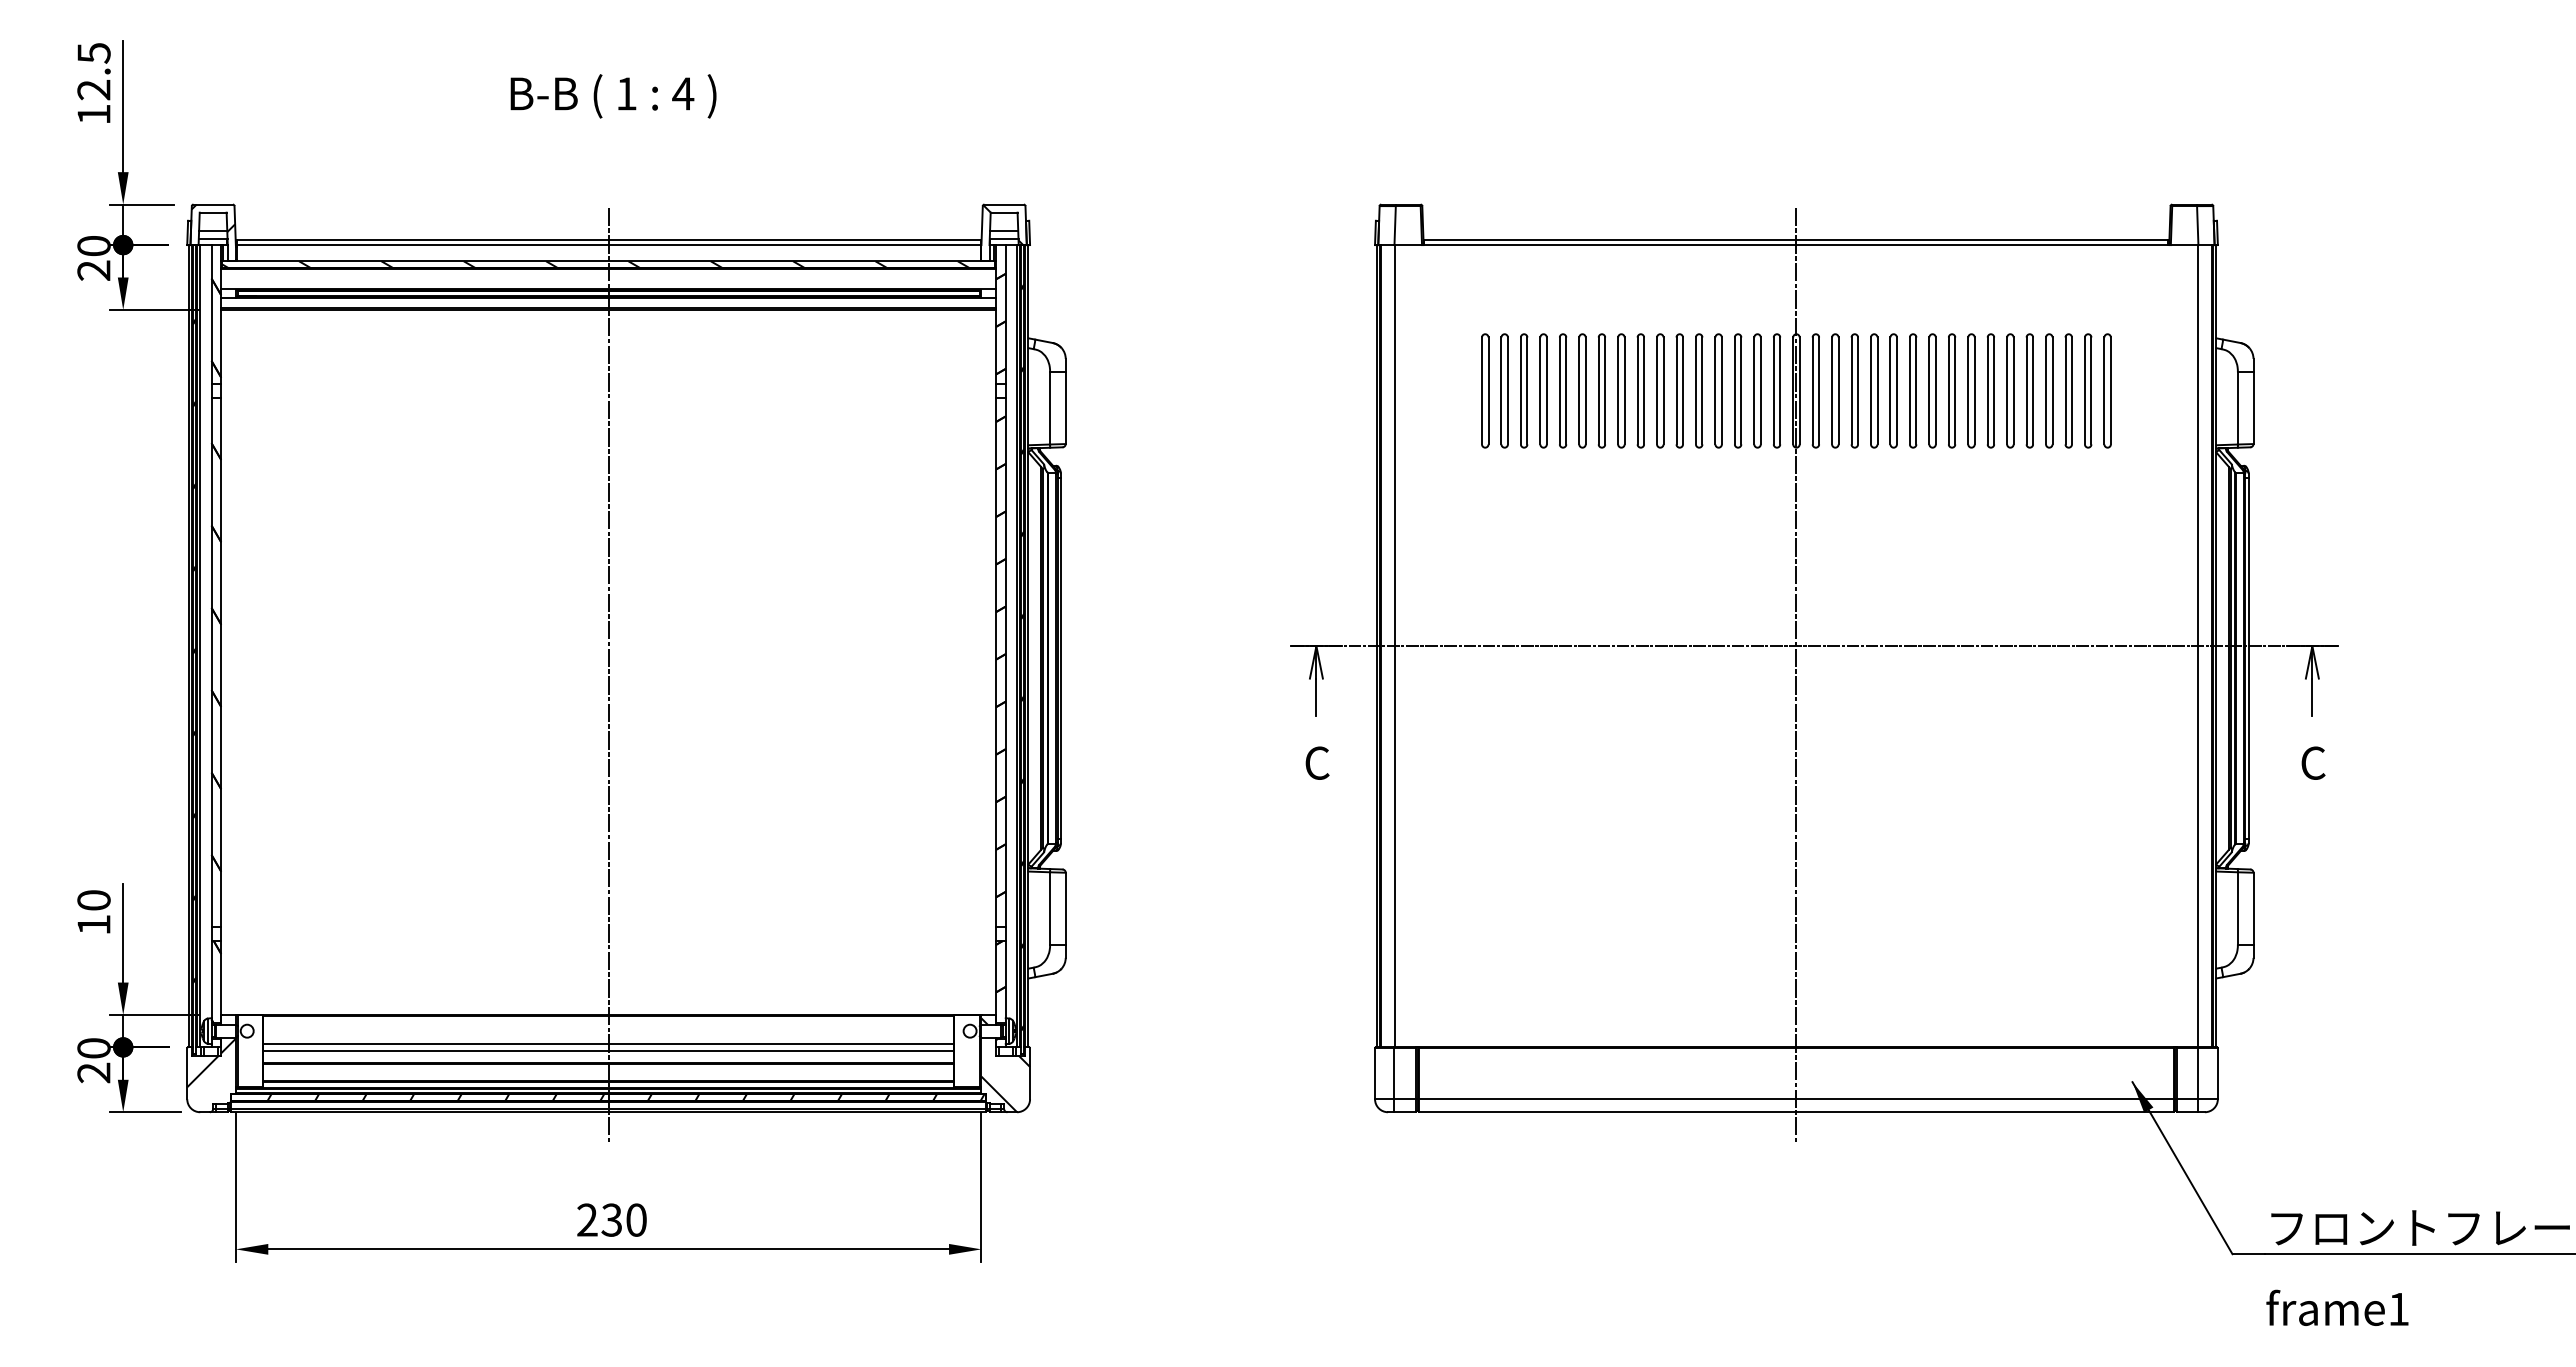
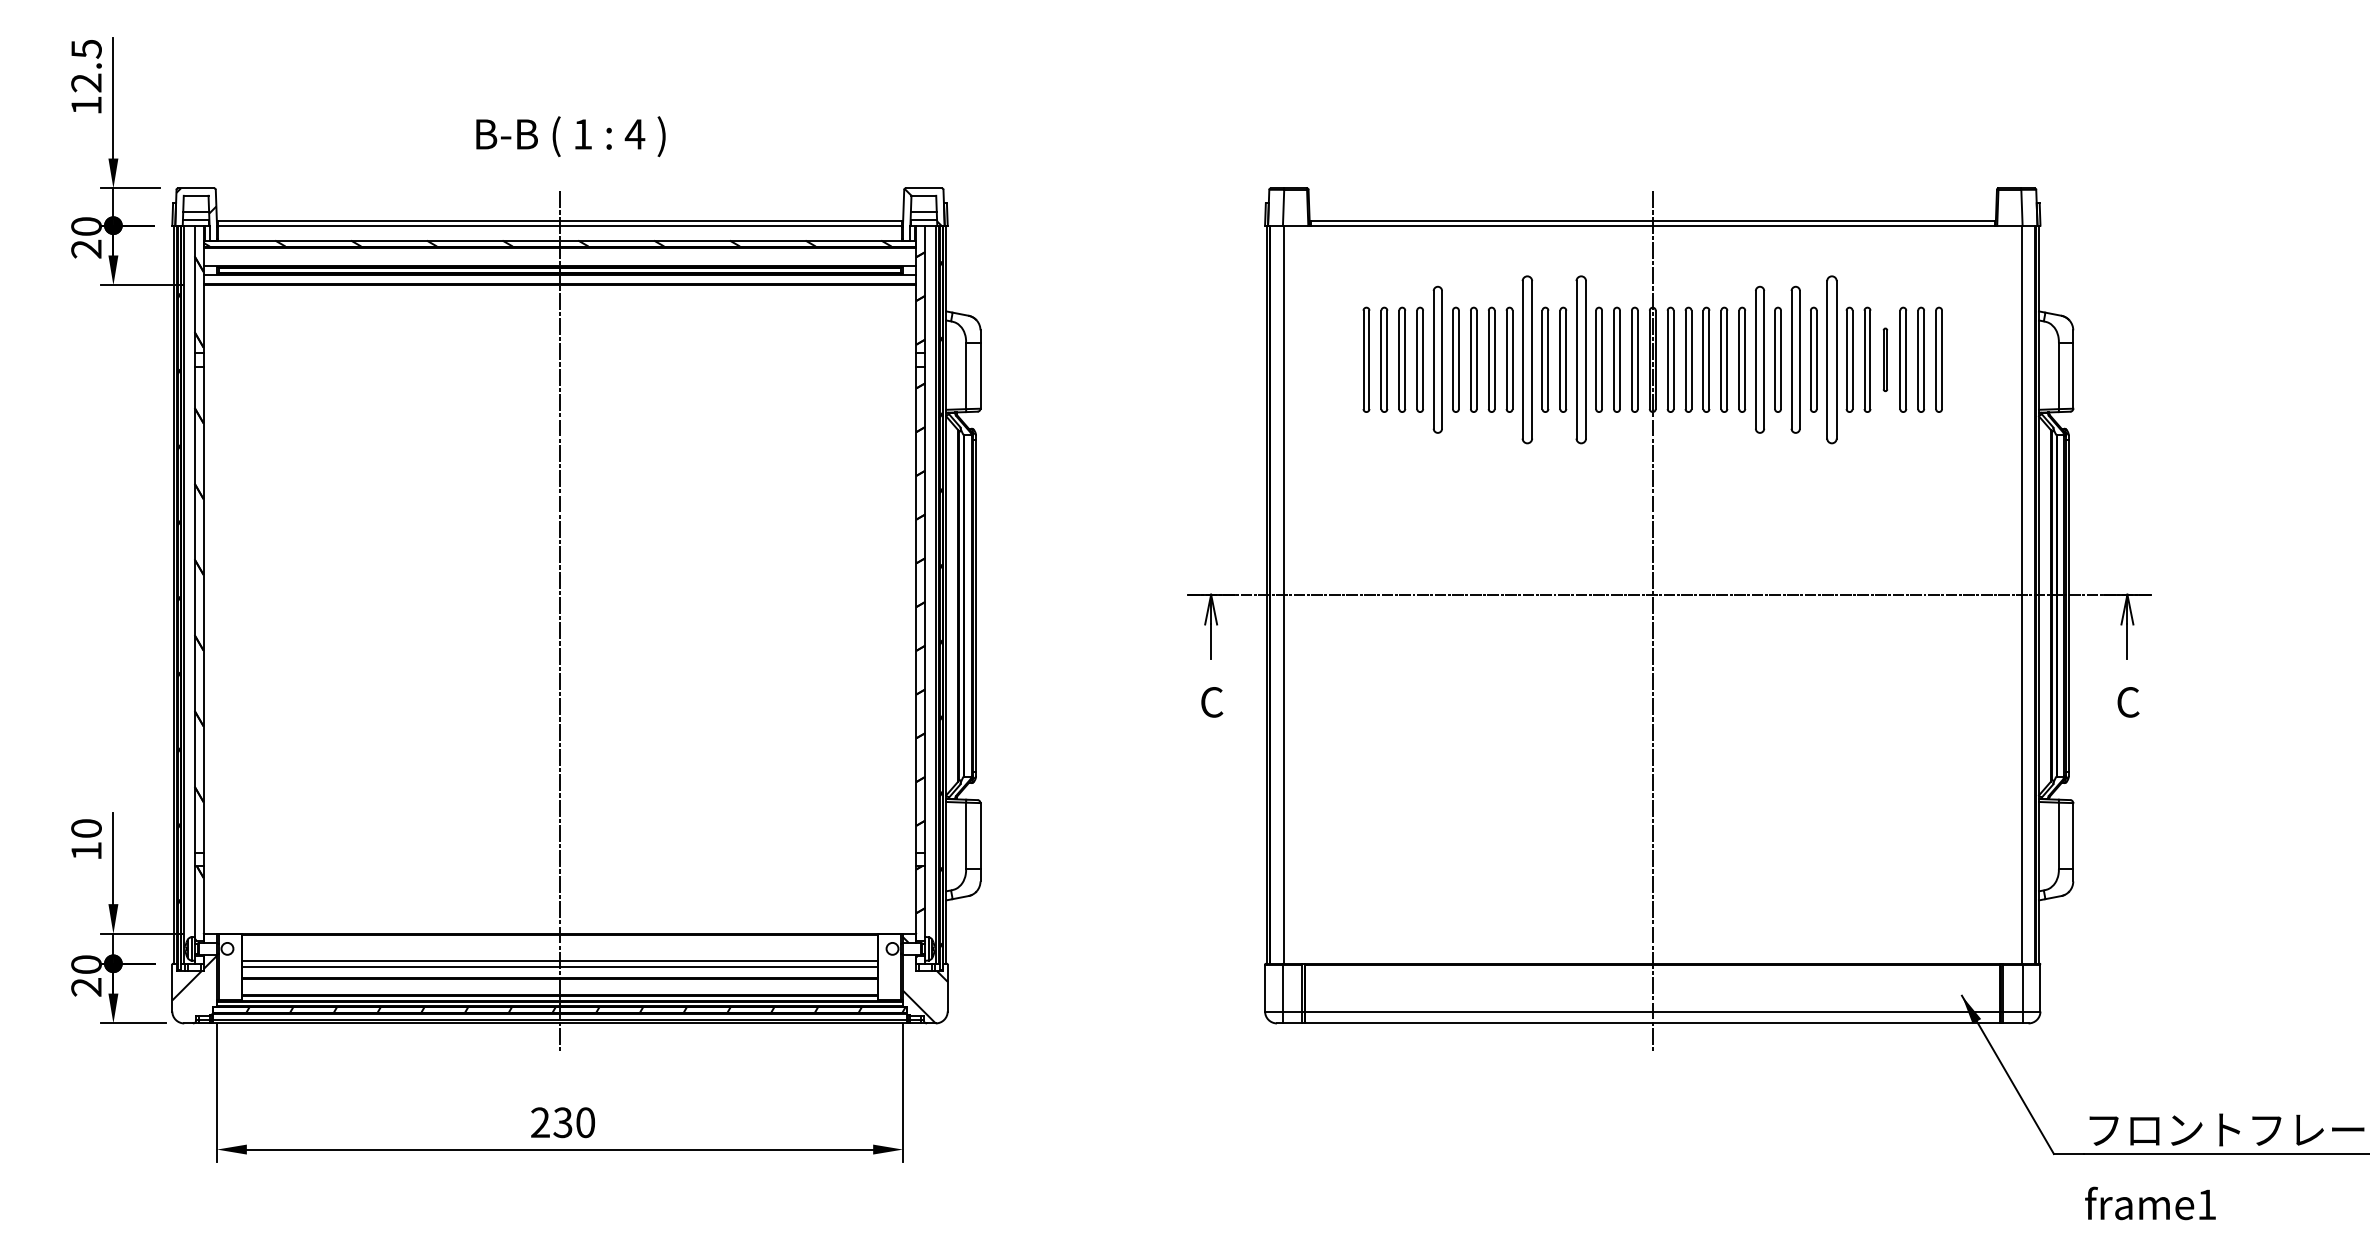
text: (613, 96) -> (570, 136), moved
part: (1563, 390) -> (1438, 359), size x1.4
part: (1660, 390) -> (1527, 359), size x1.6
part: (1718, 390) -> (1581, 359), size x1.6
part: (1913, 390) -> (1760, 359), size x1.4
part: (1952, 390) -> (1796, 359), size x1.4
part: (1990, 390) -> (1831, 359), size x1.6
part: (2049, 390) -> (1885, 359), size x0.6

